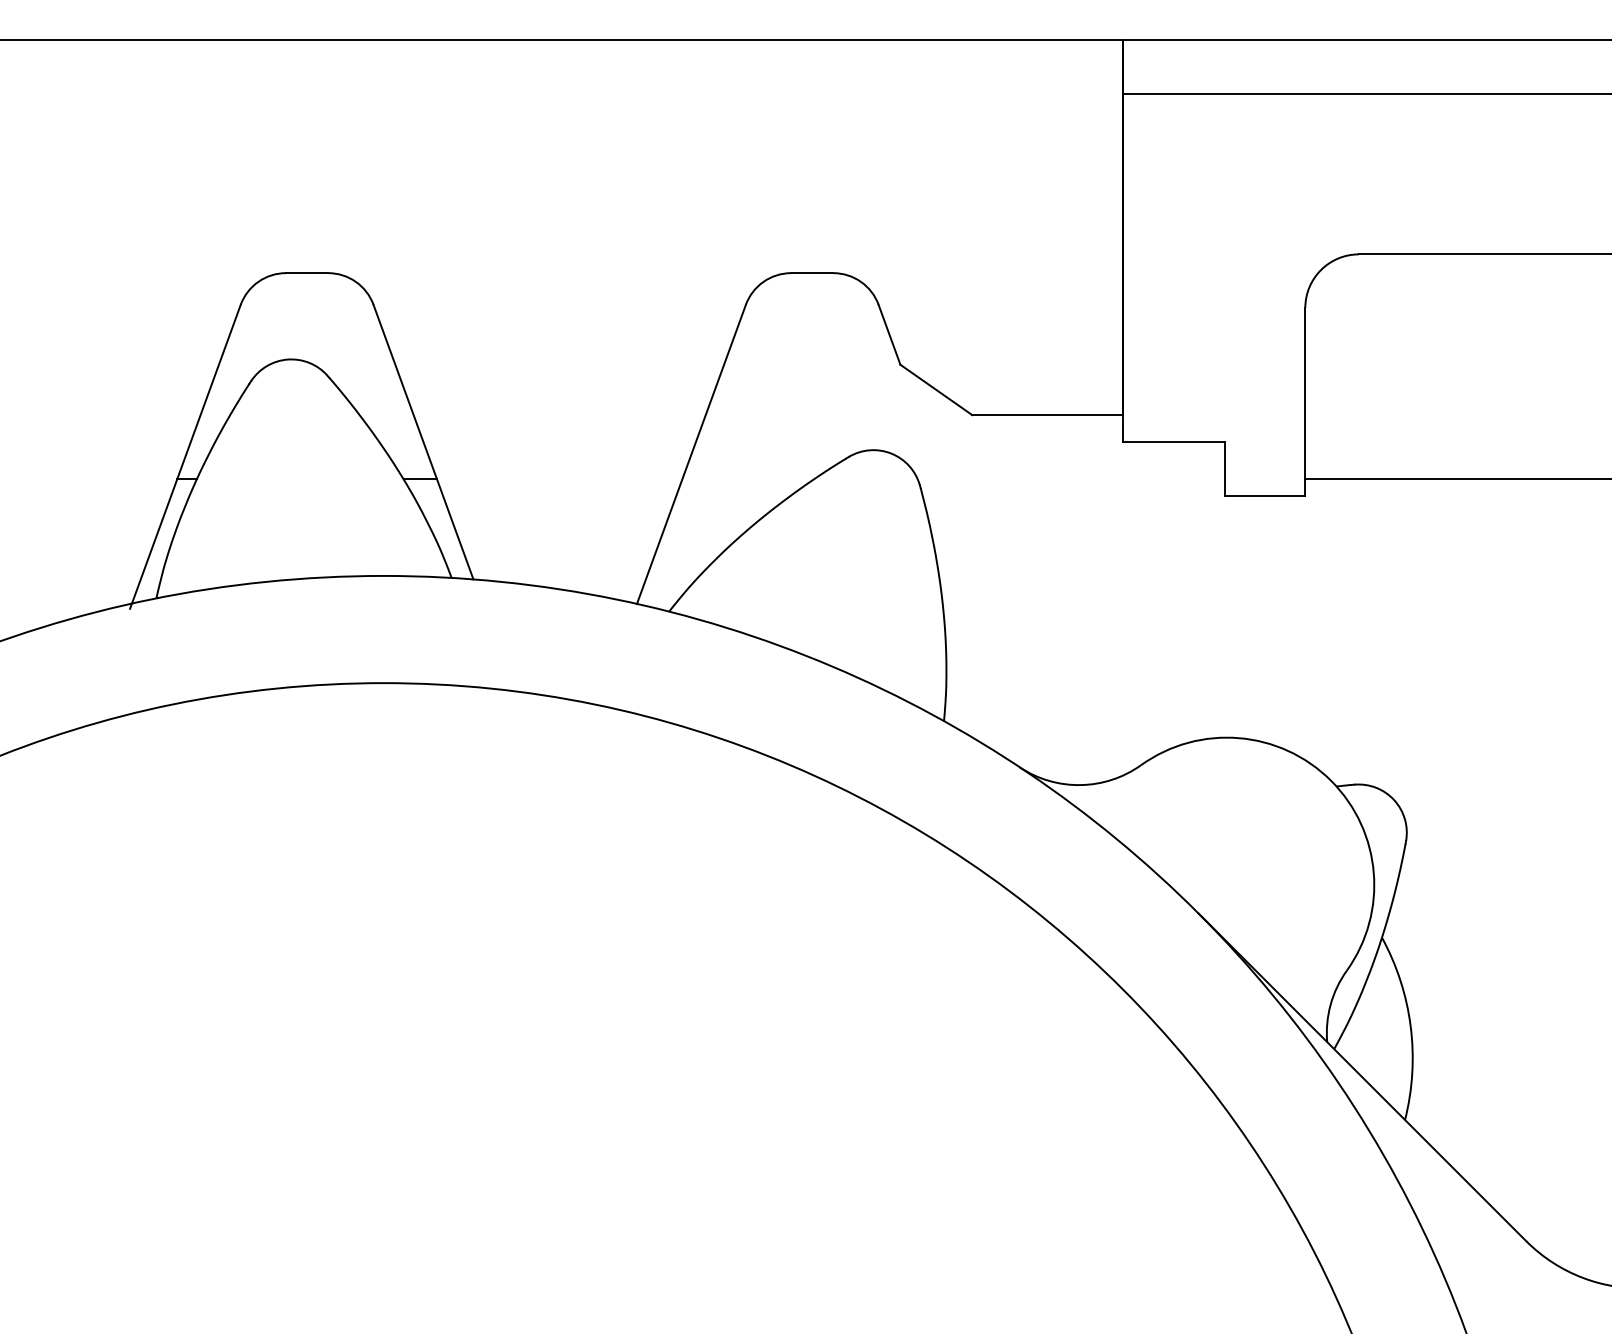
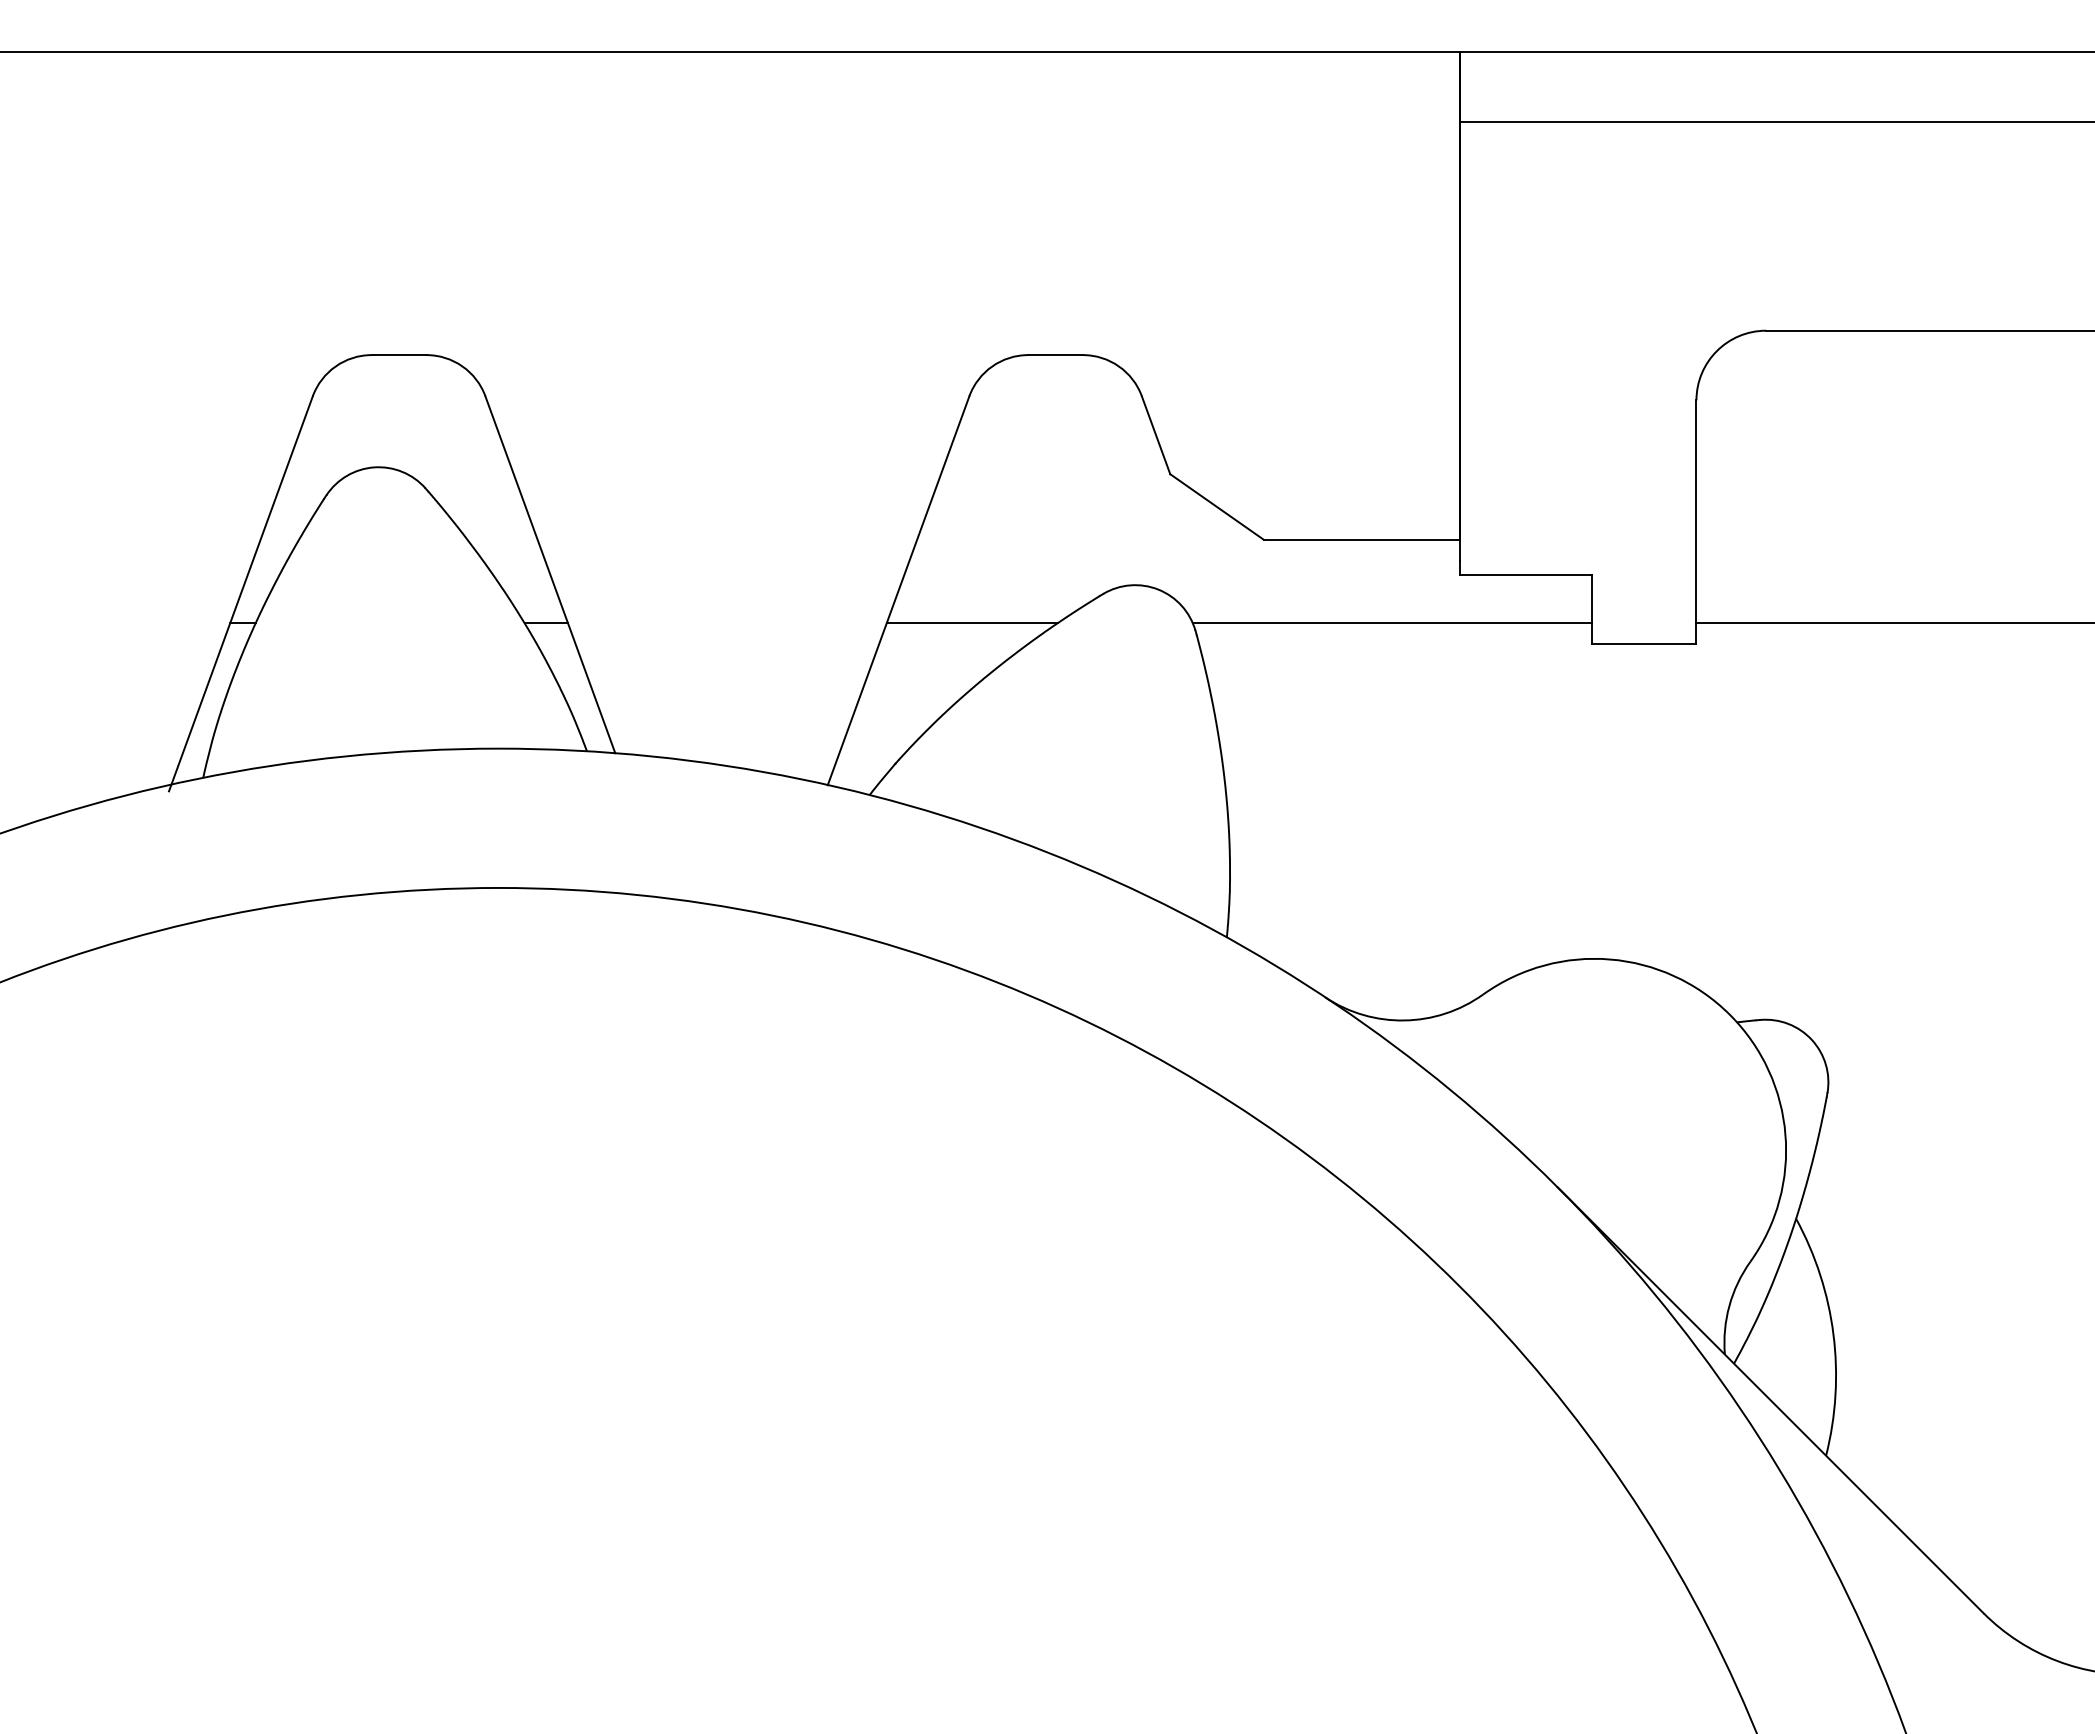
line: (747, 479) -> (971, 623), added
line: (1070, 479) -> (1391, 623), added

